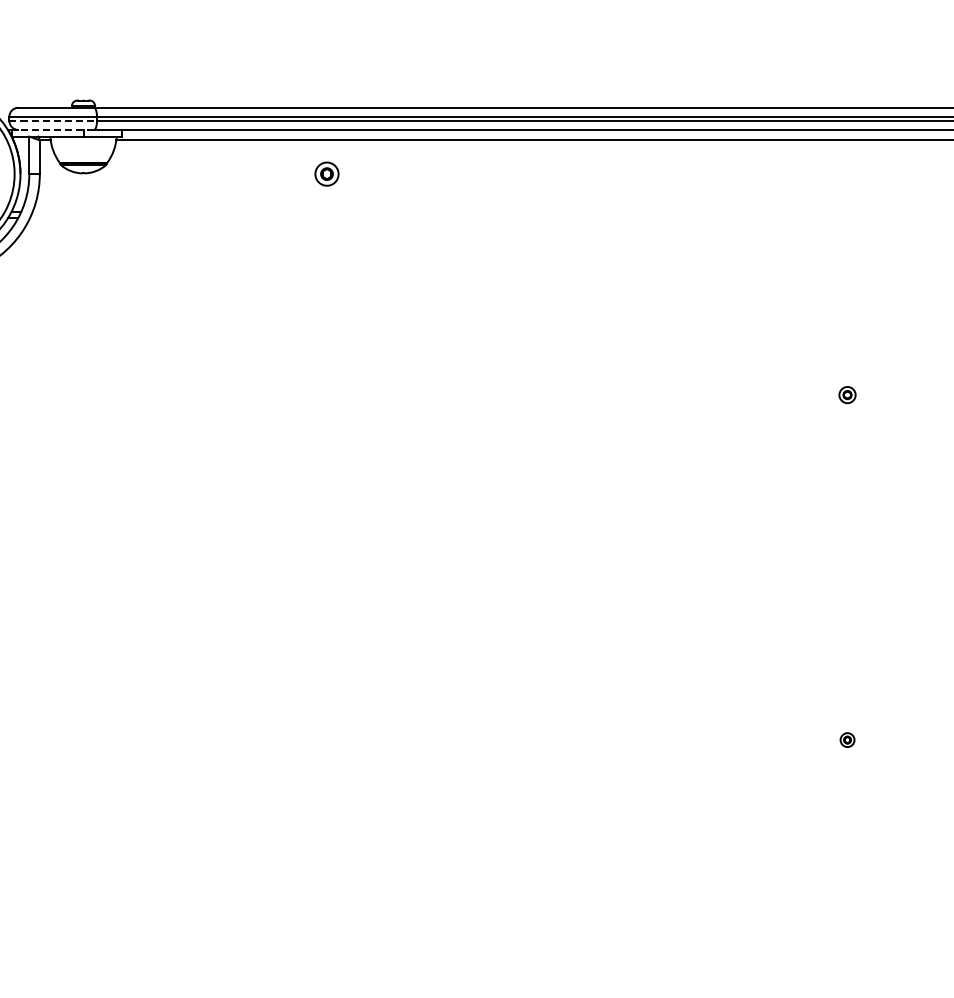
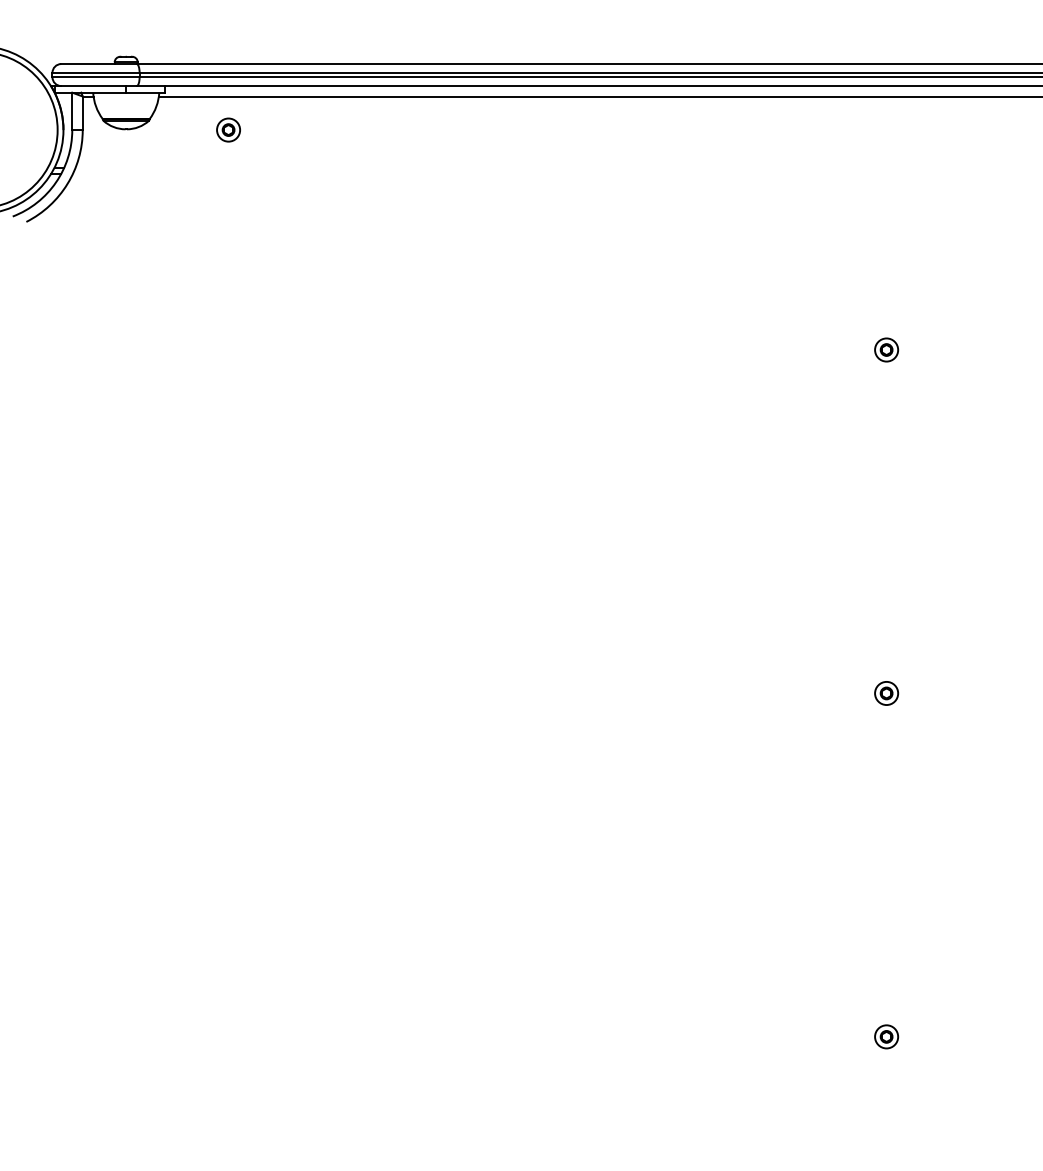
line: (53, 121) -> (96, 77), dashed -> solid
line: (56, 130) -> (99, 86), dashed -> solid
part: (326, 173) -> (228, 129), moved
part: (847, 394) -> (886, 349), size x1.43
part: (847, 740) -> (886, 693), size x1.67

